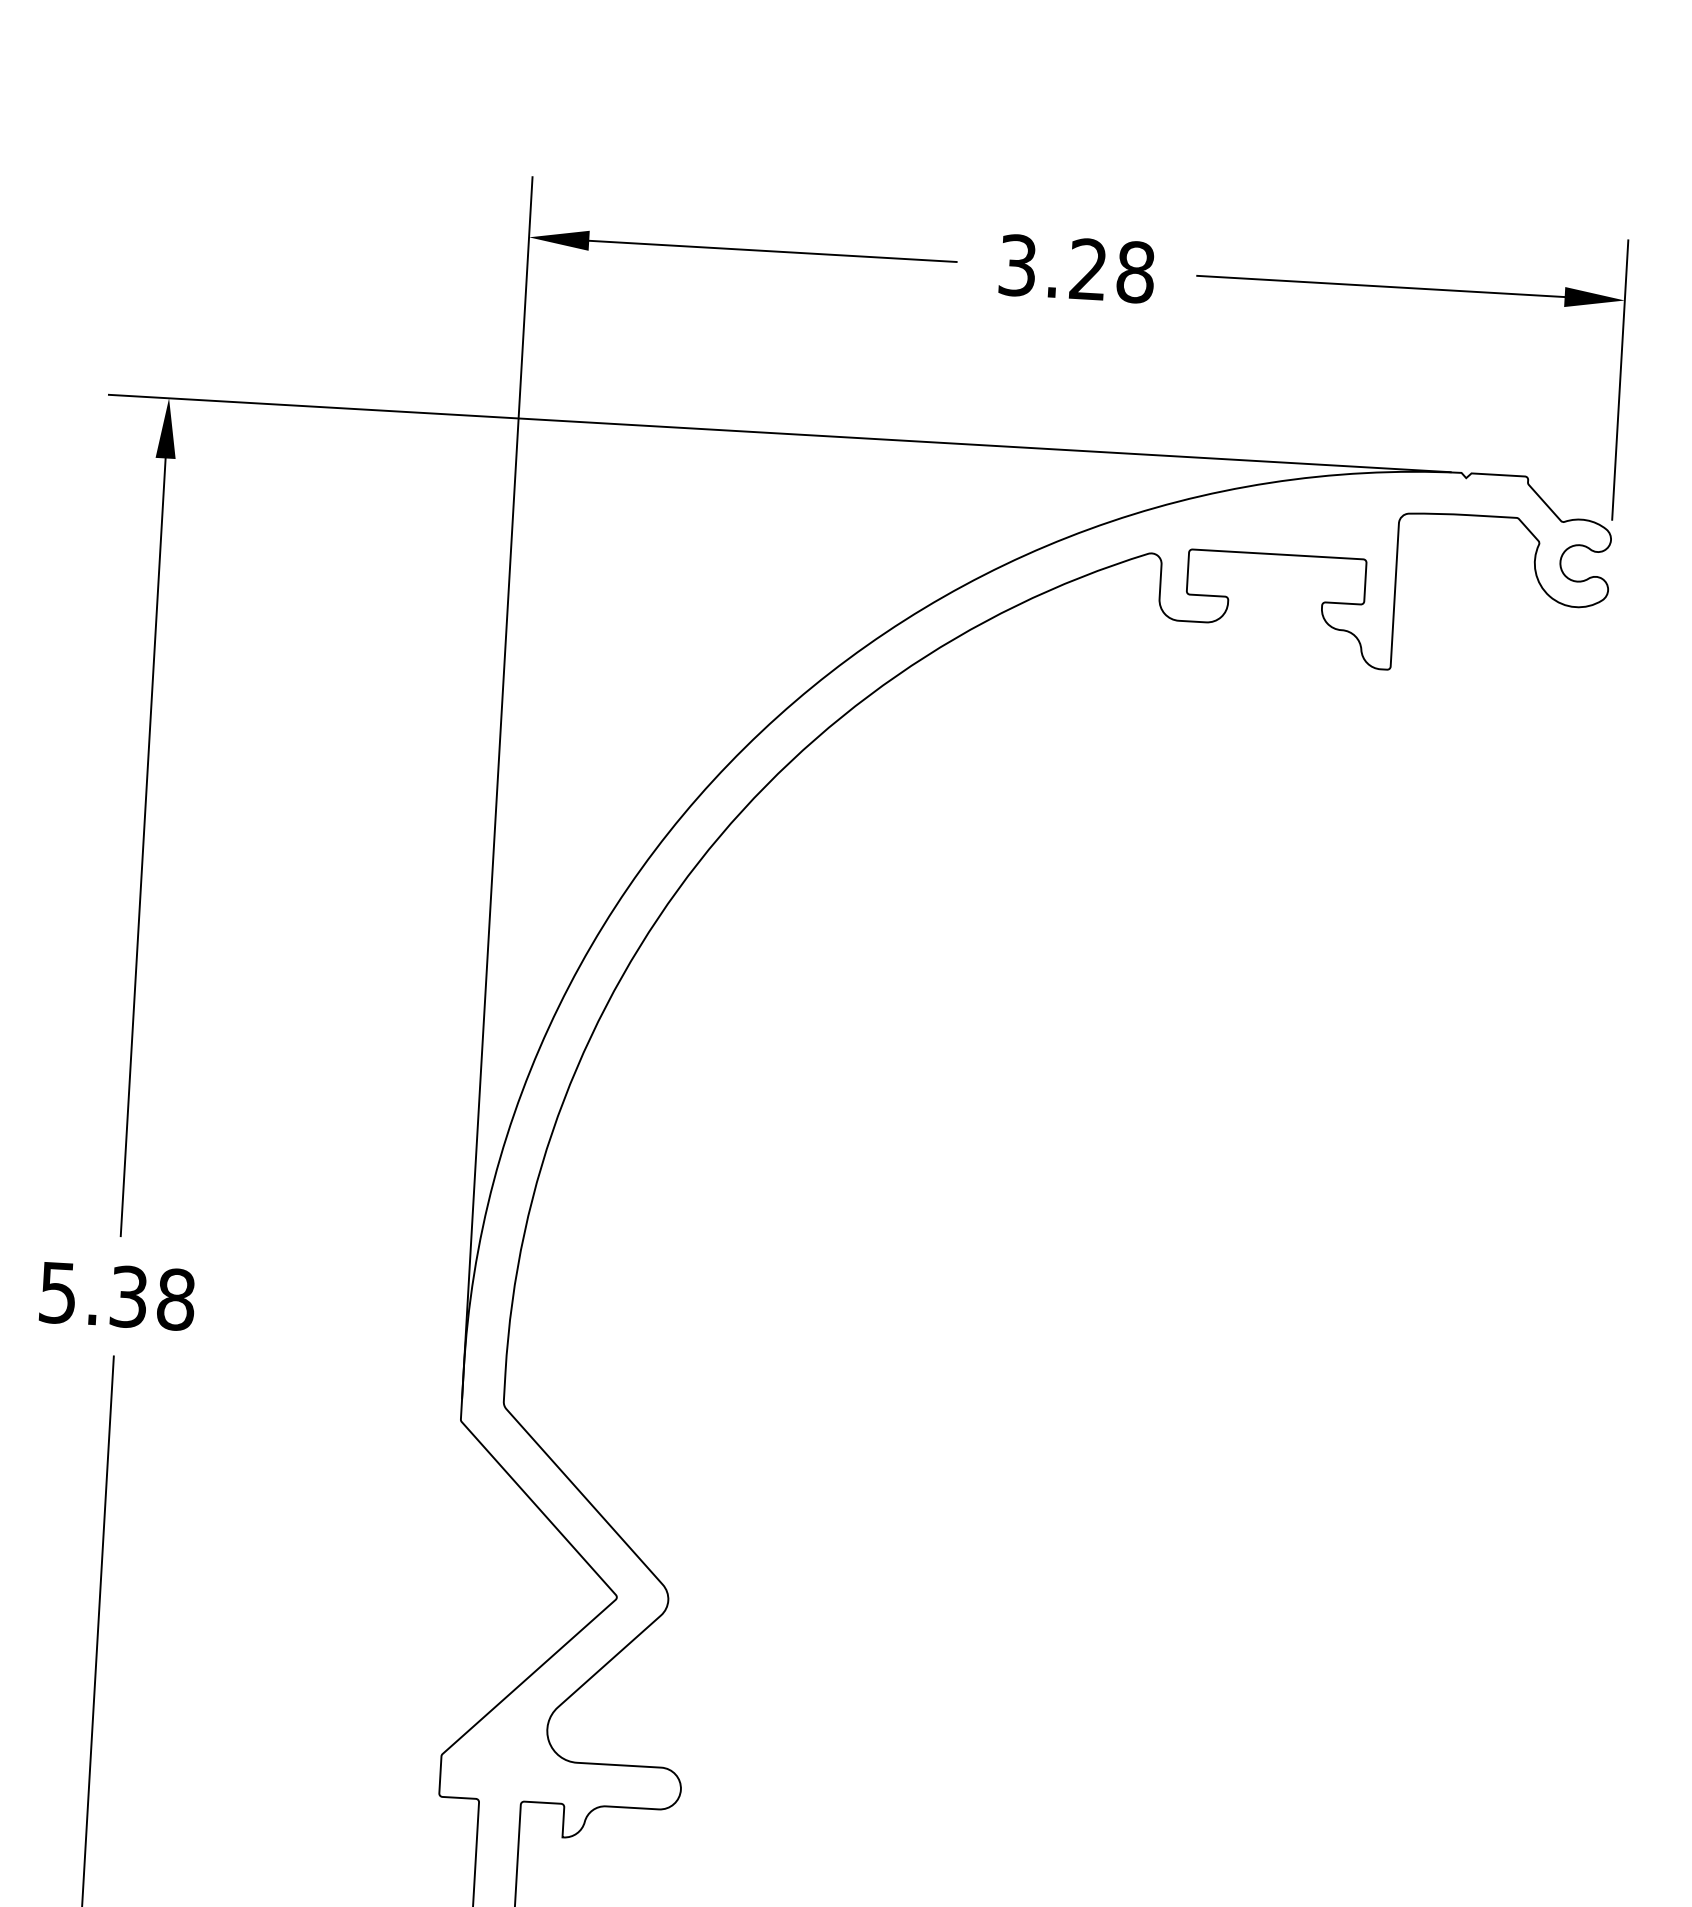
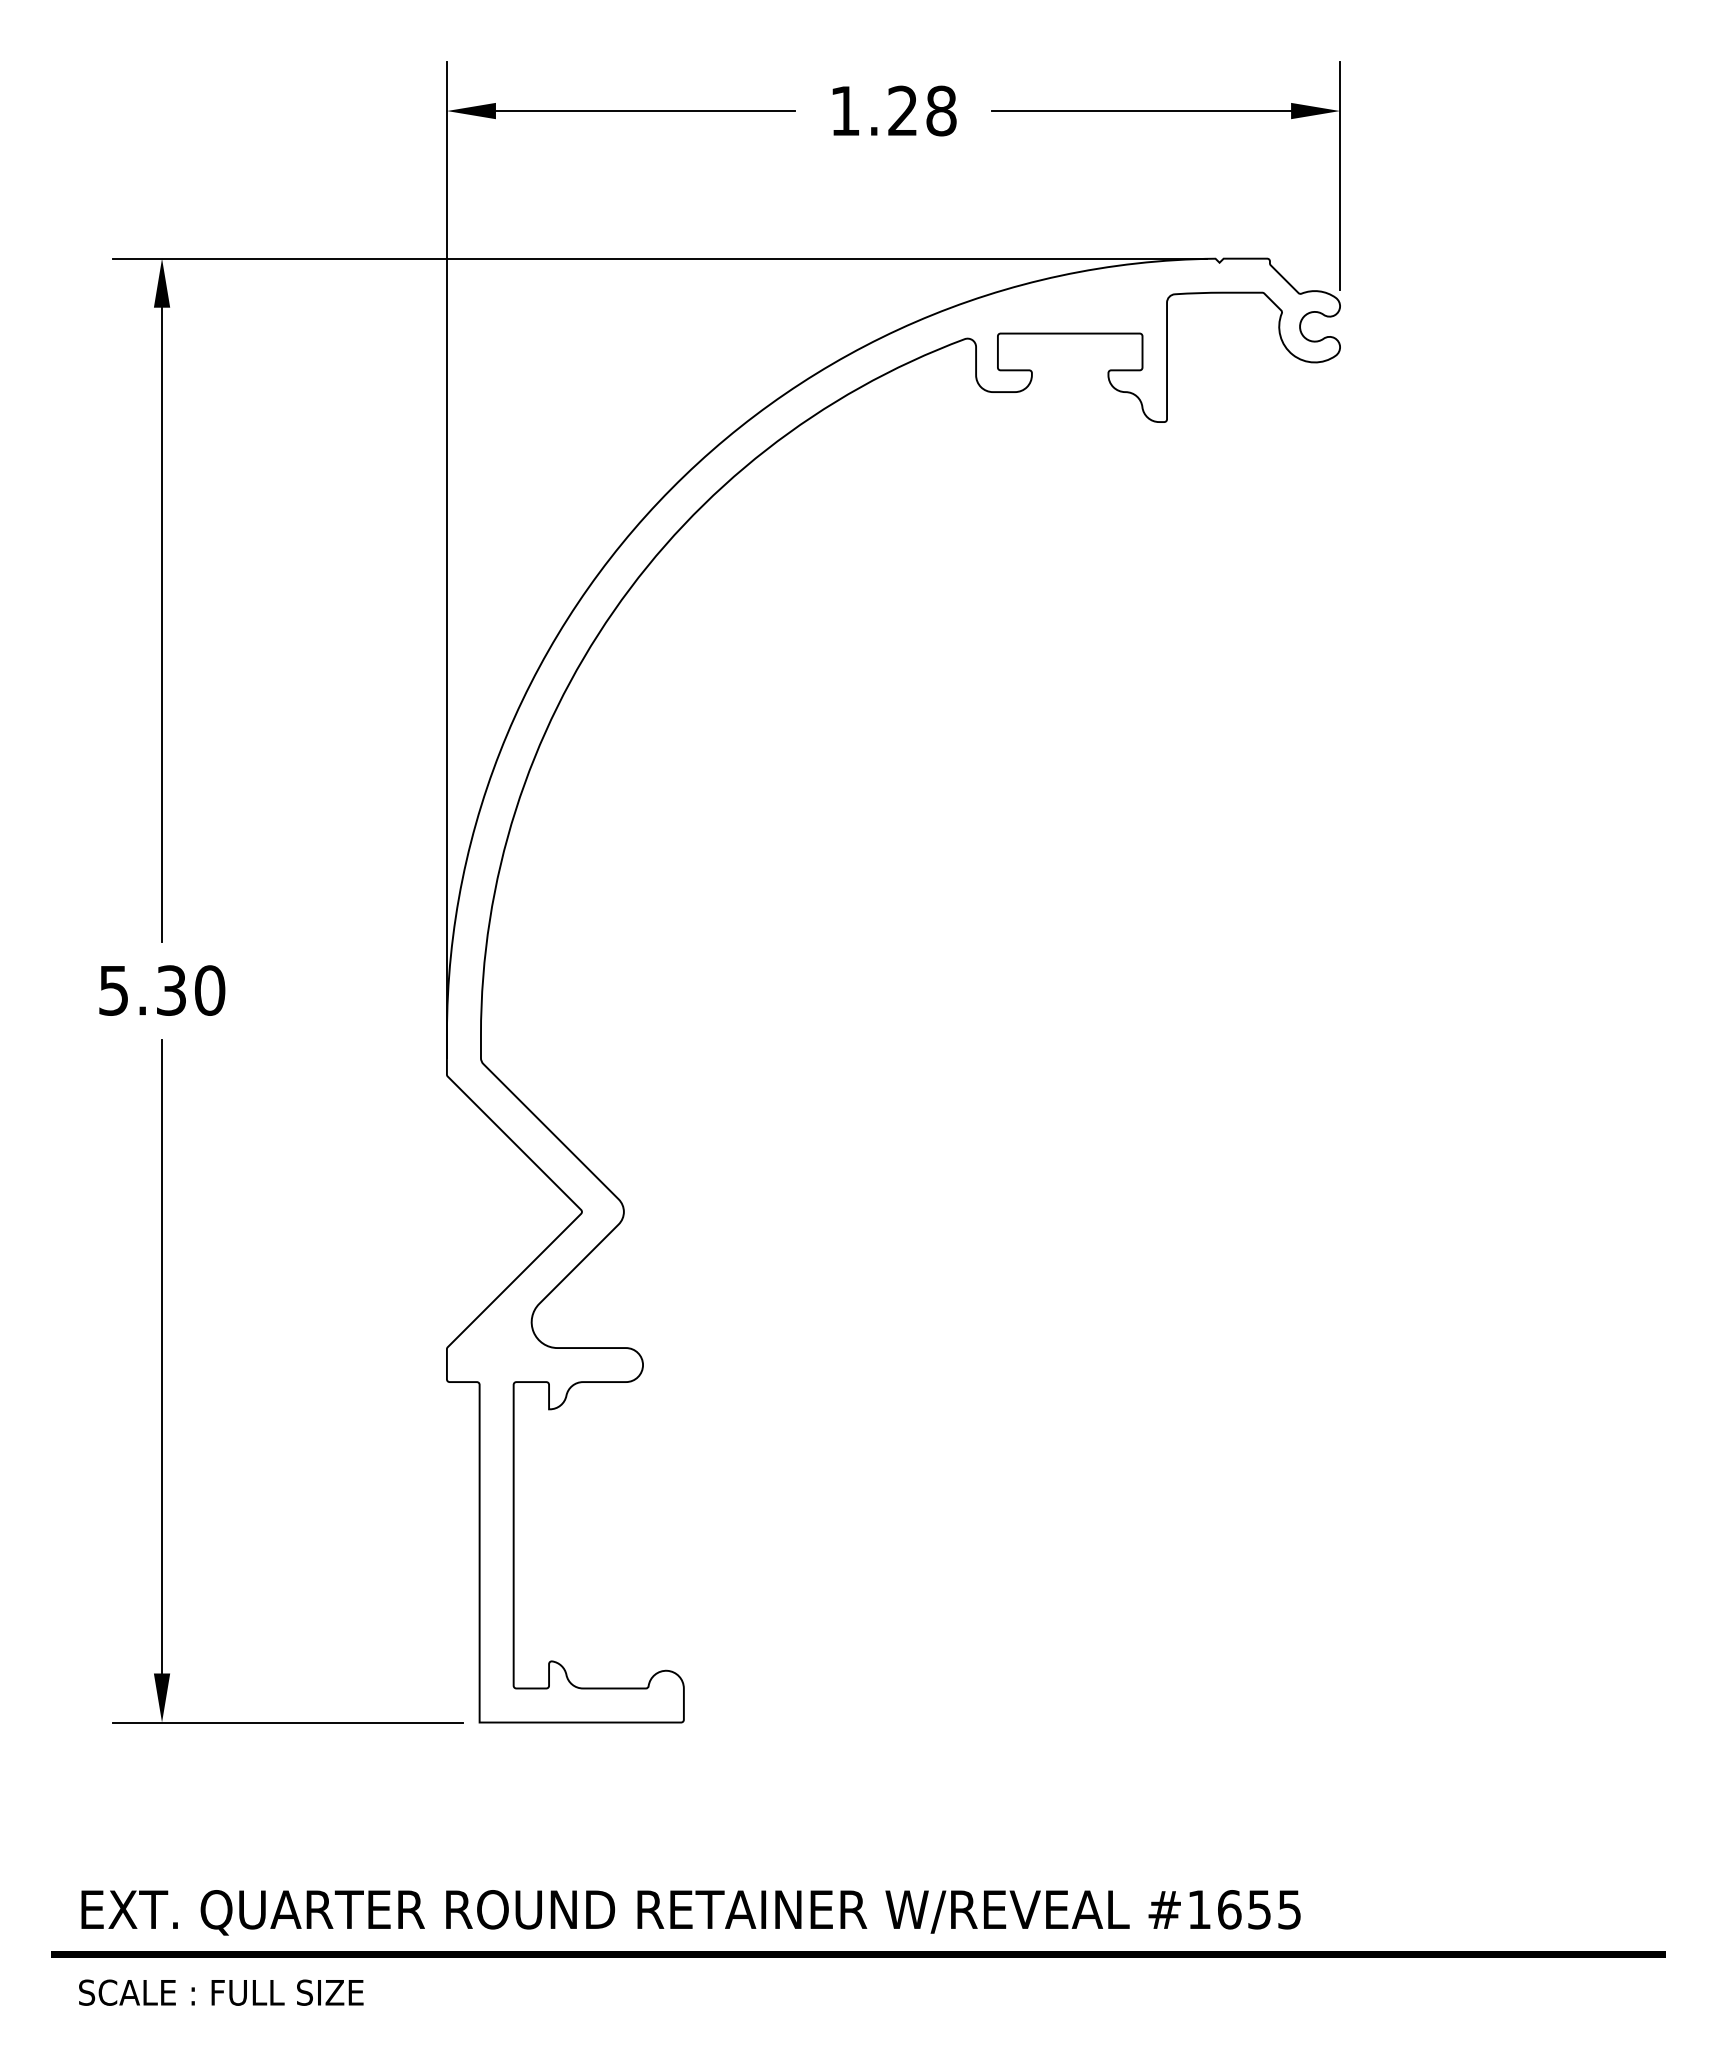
text: (1016, 264) -> (844, 110), 3.28 -> 1.28
text: (176, 1299) -> (210, 990), 5.38 -> 5.30

